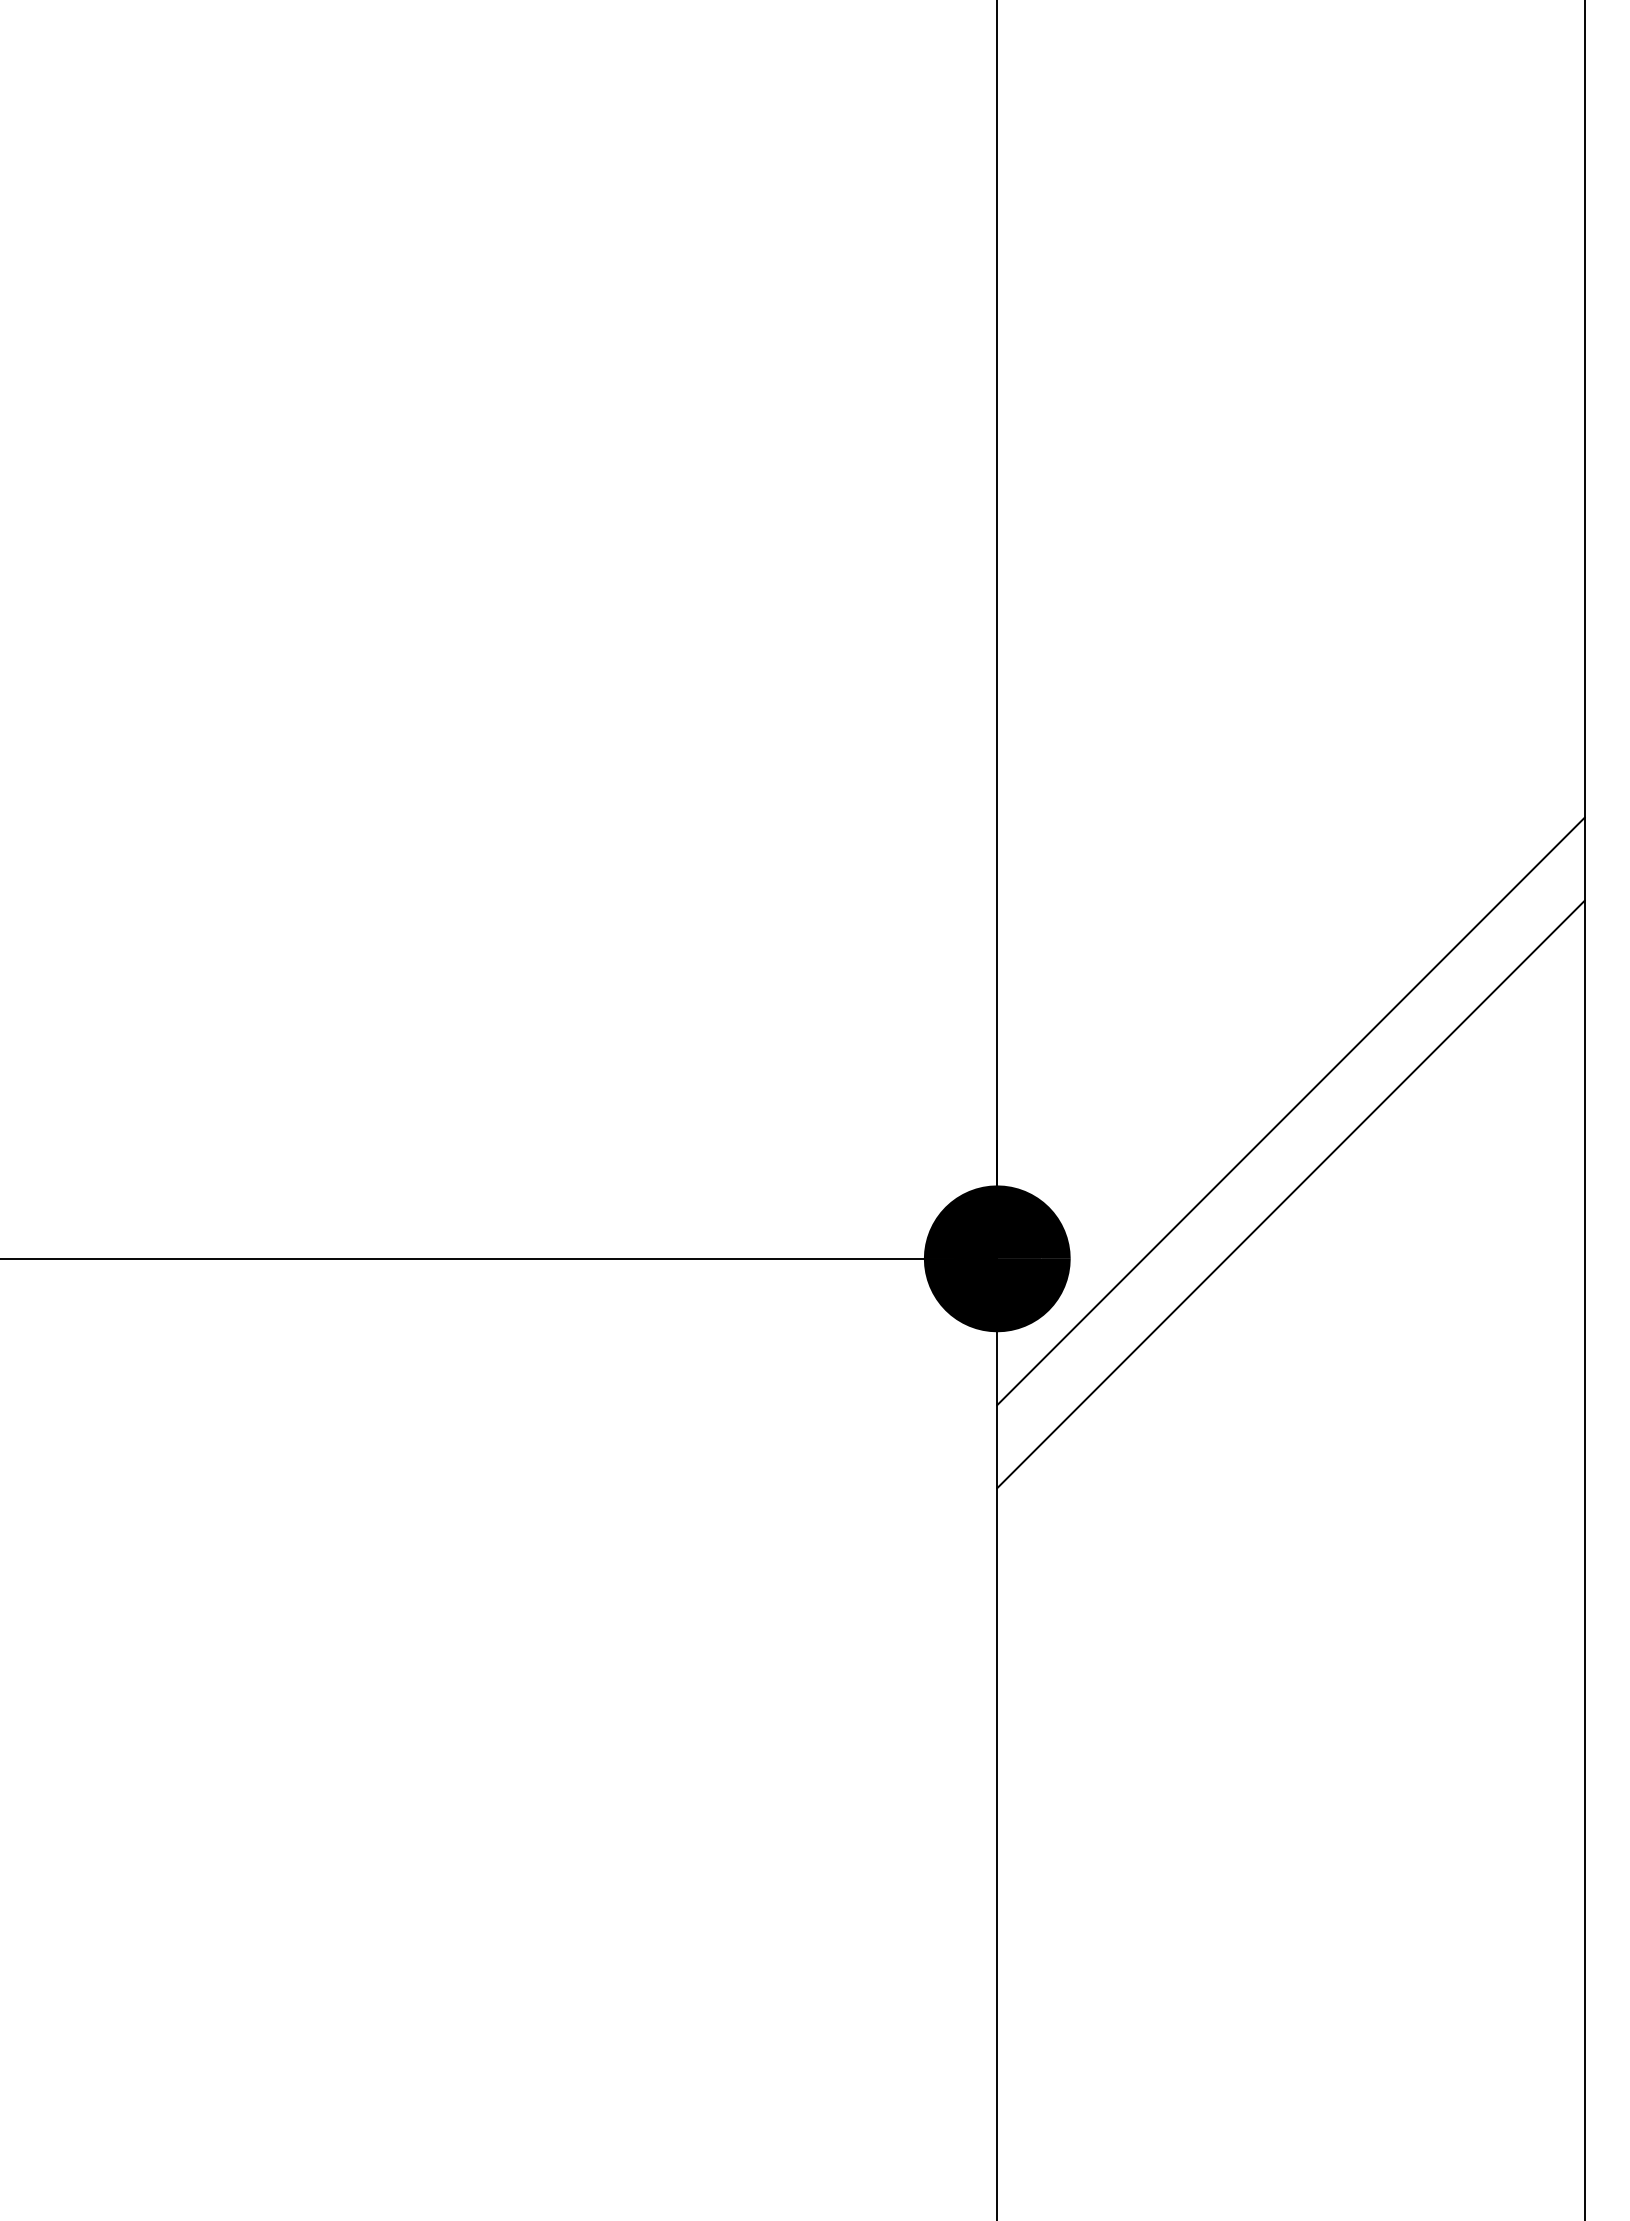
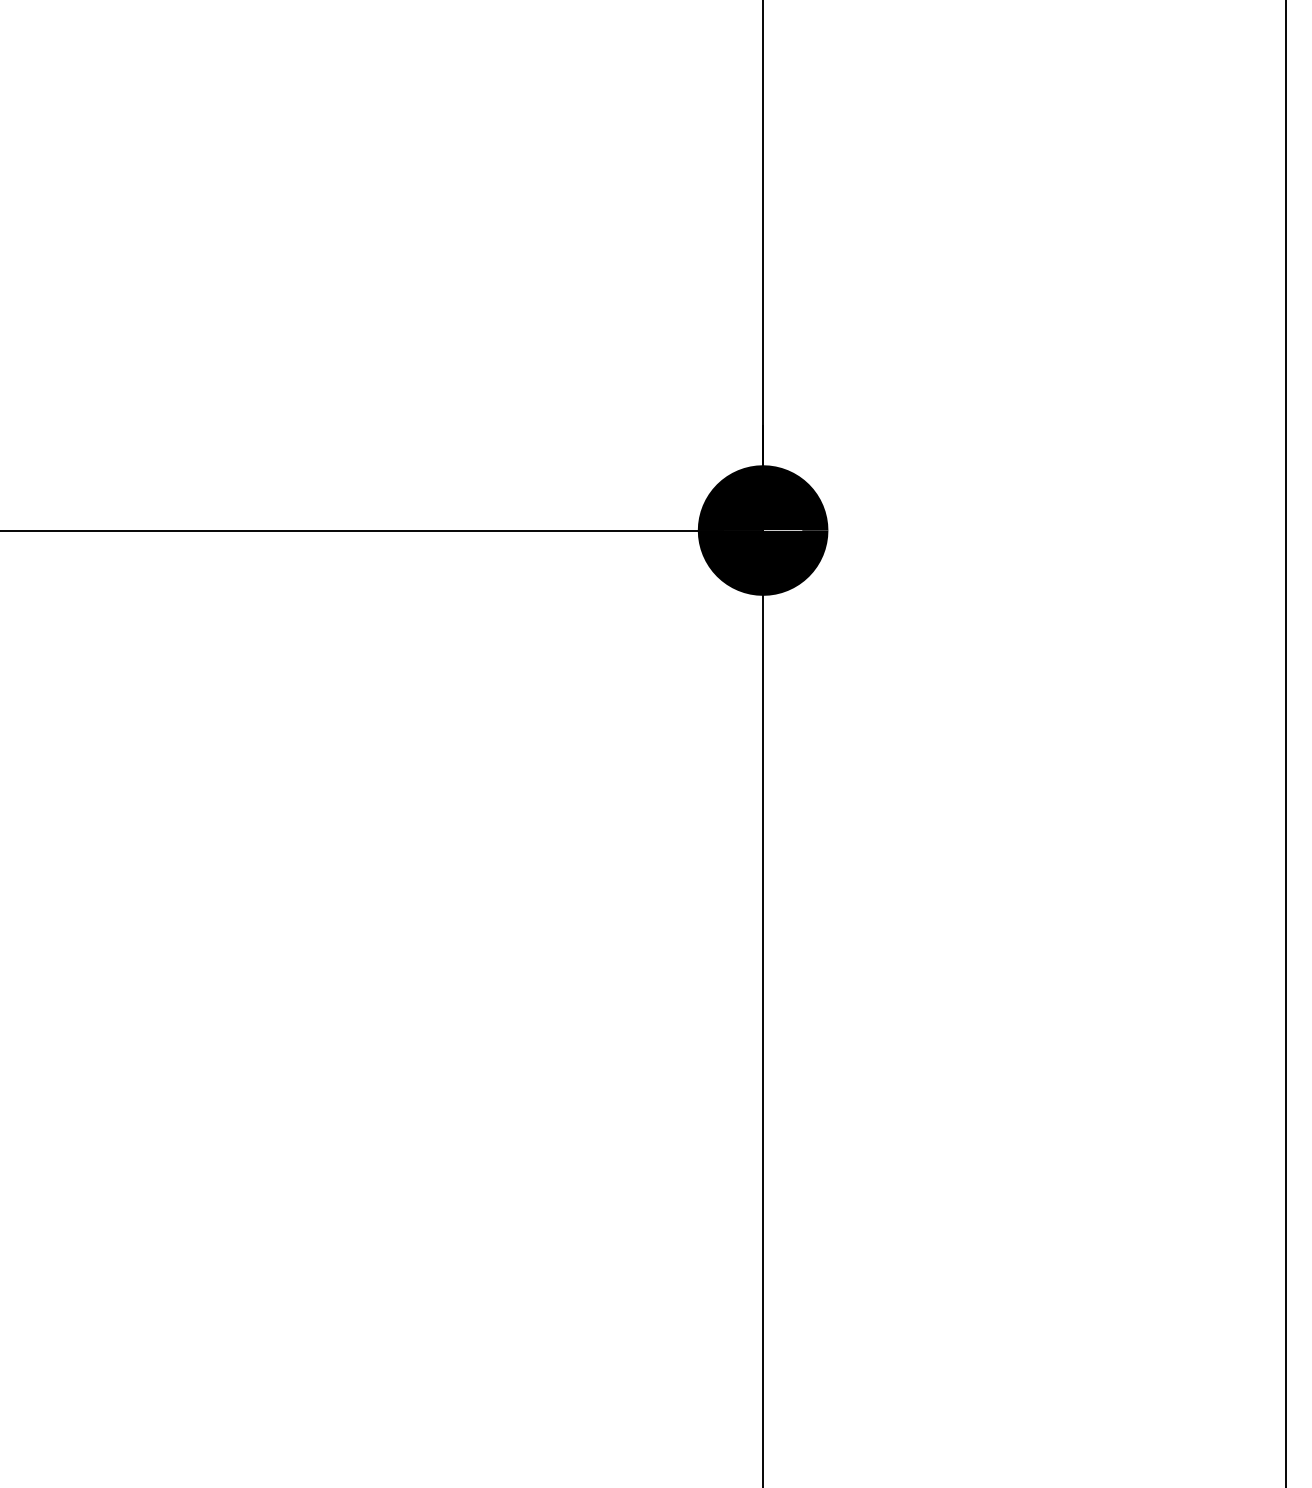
line: (1290, 1111) -> (1023, 399), removed
line: (1290, 1194) -> (1023, 473), removed

